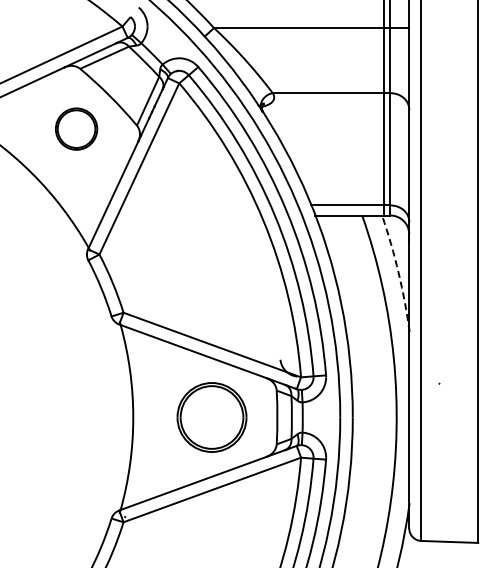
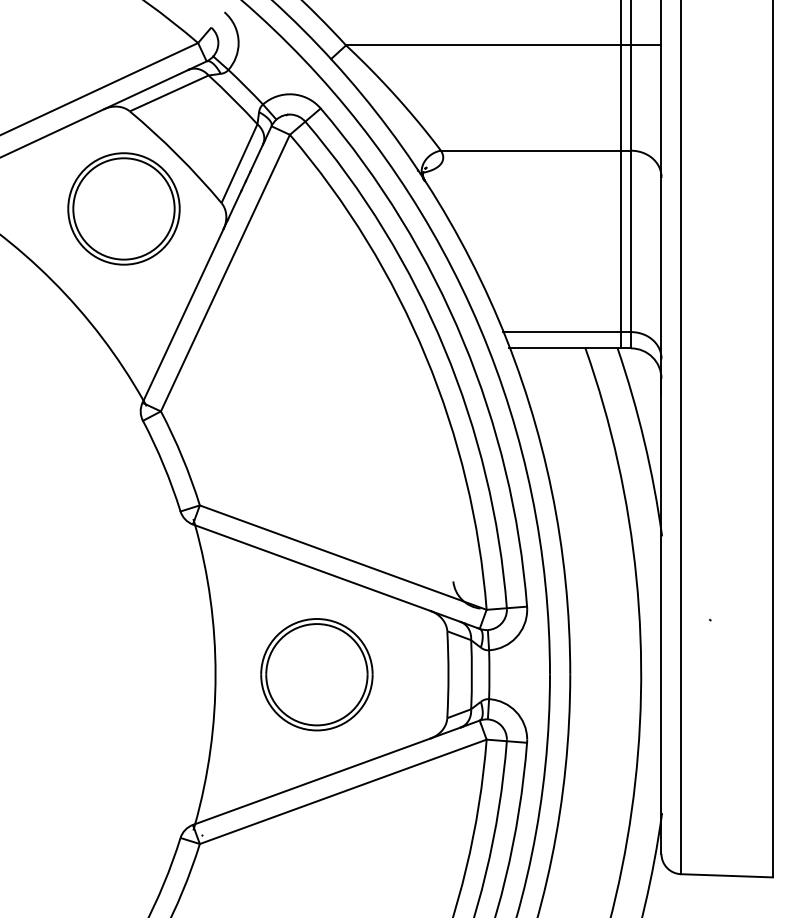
part: (76, 128) -> (123, 207), size x1.67
arc: (398, 273) -> (644, 442), dashed -> solid
part: (211, 417) -> (316, 674), moved

